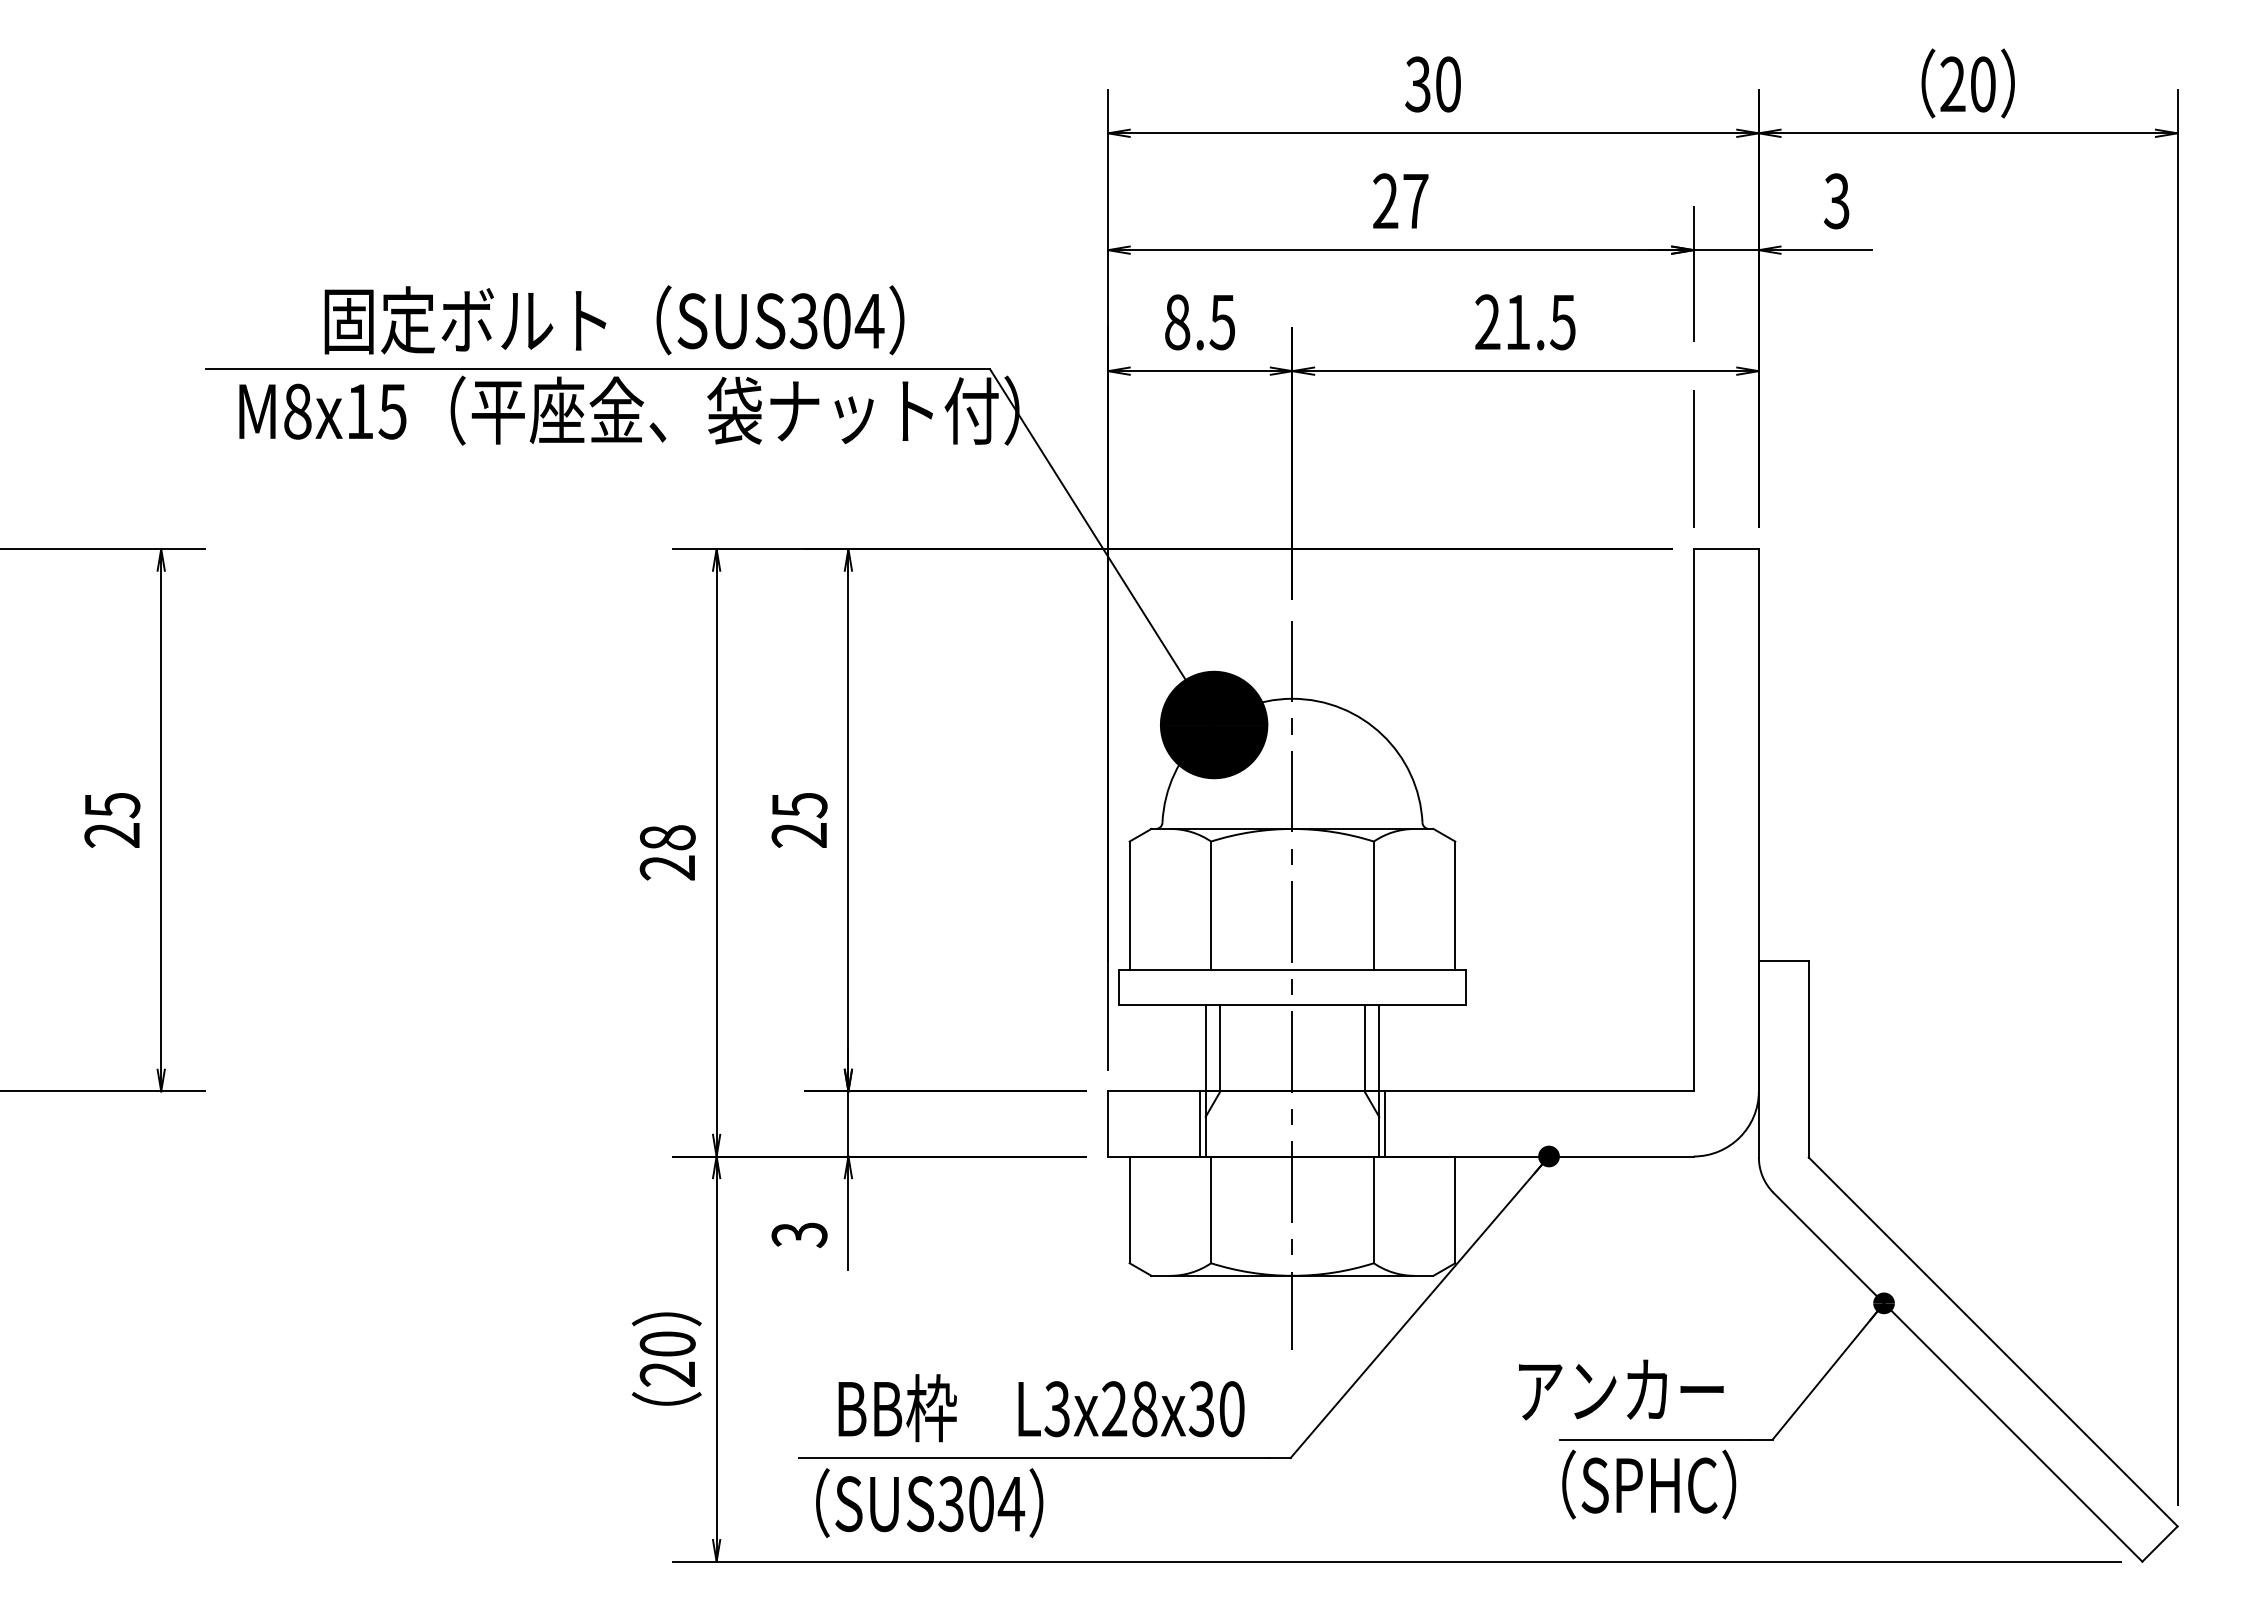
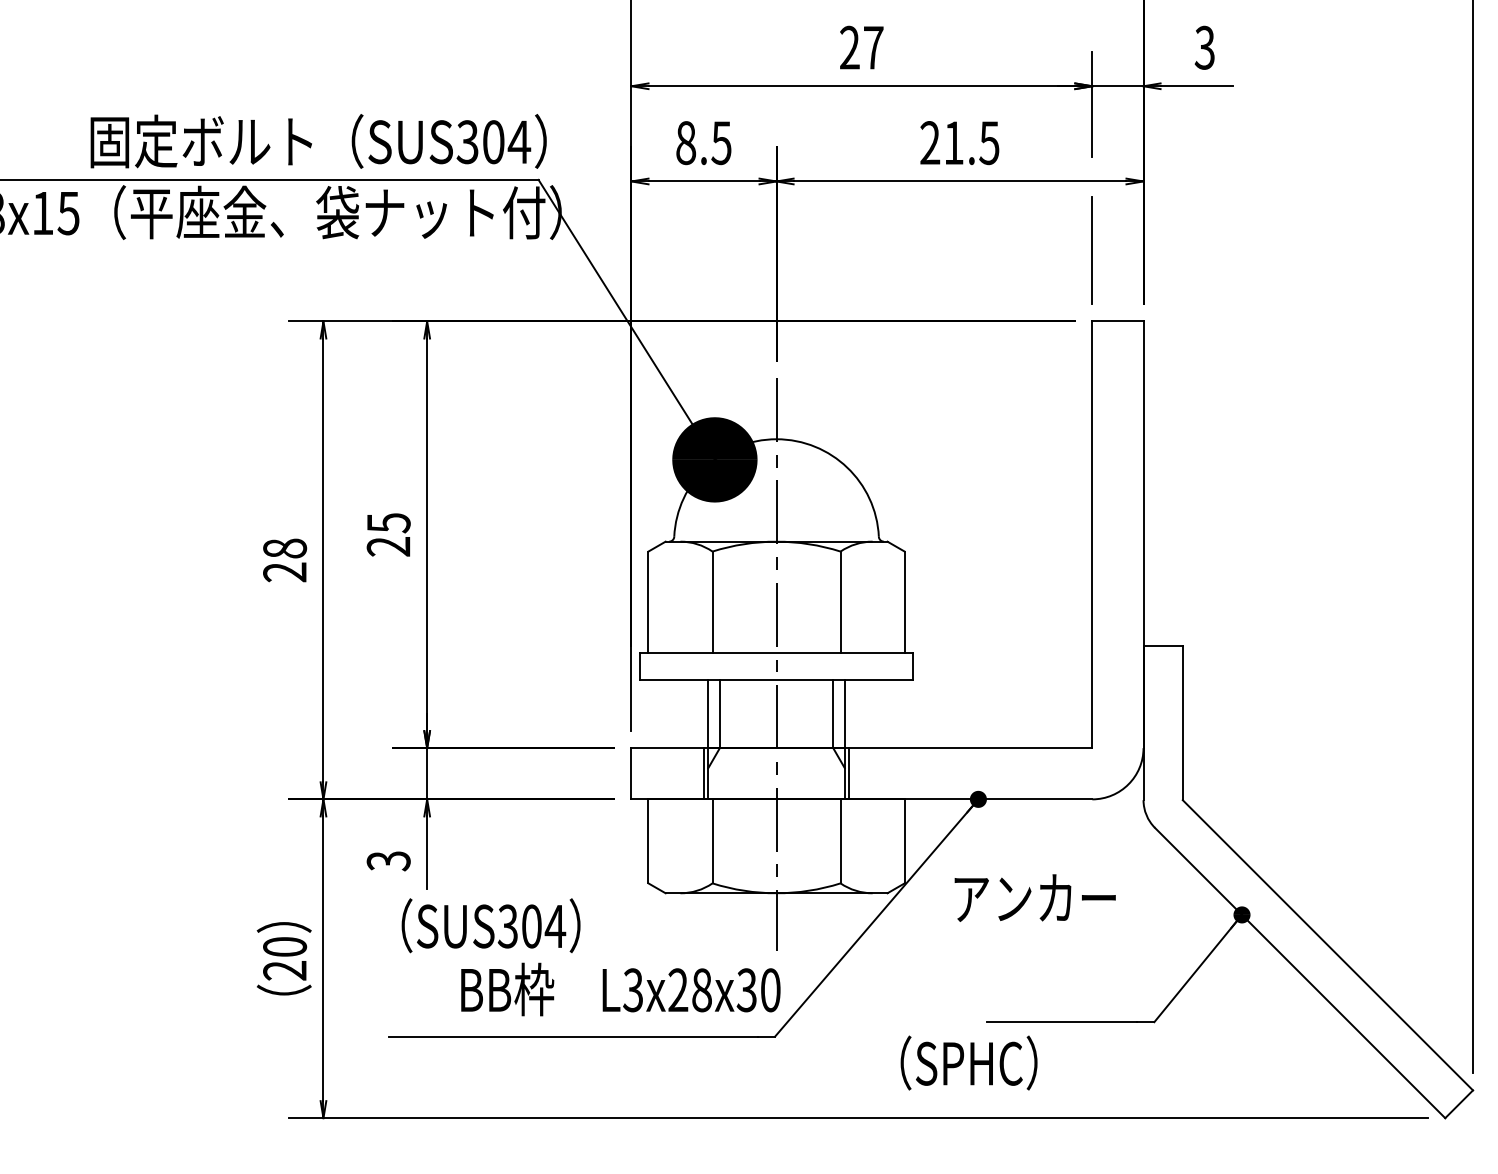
text: (614, 320) -> (318, 141), moved
text: (1621, 1389) -> (1035, 897), moved
text: (1041, 1408) -> (620, 989), moved
text: (1649, 1484) -> (969, 1062), moved
text: (929, 1502) -> (490, 925), moved

